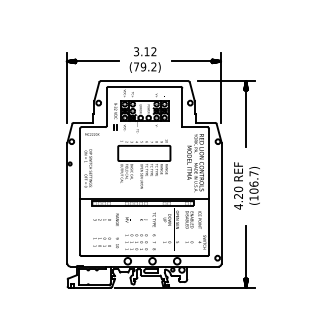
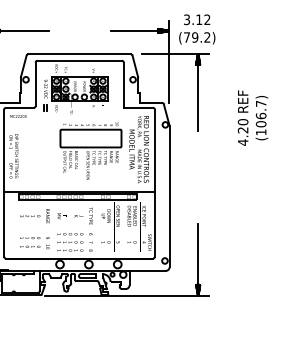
text: (144, 59) -> (196, 28), moved
part: (144, 163) -> (91, 150), moved
text: (246, 185) -> (252, 117), moved

